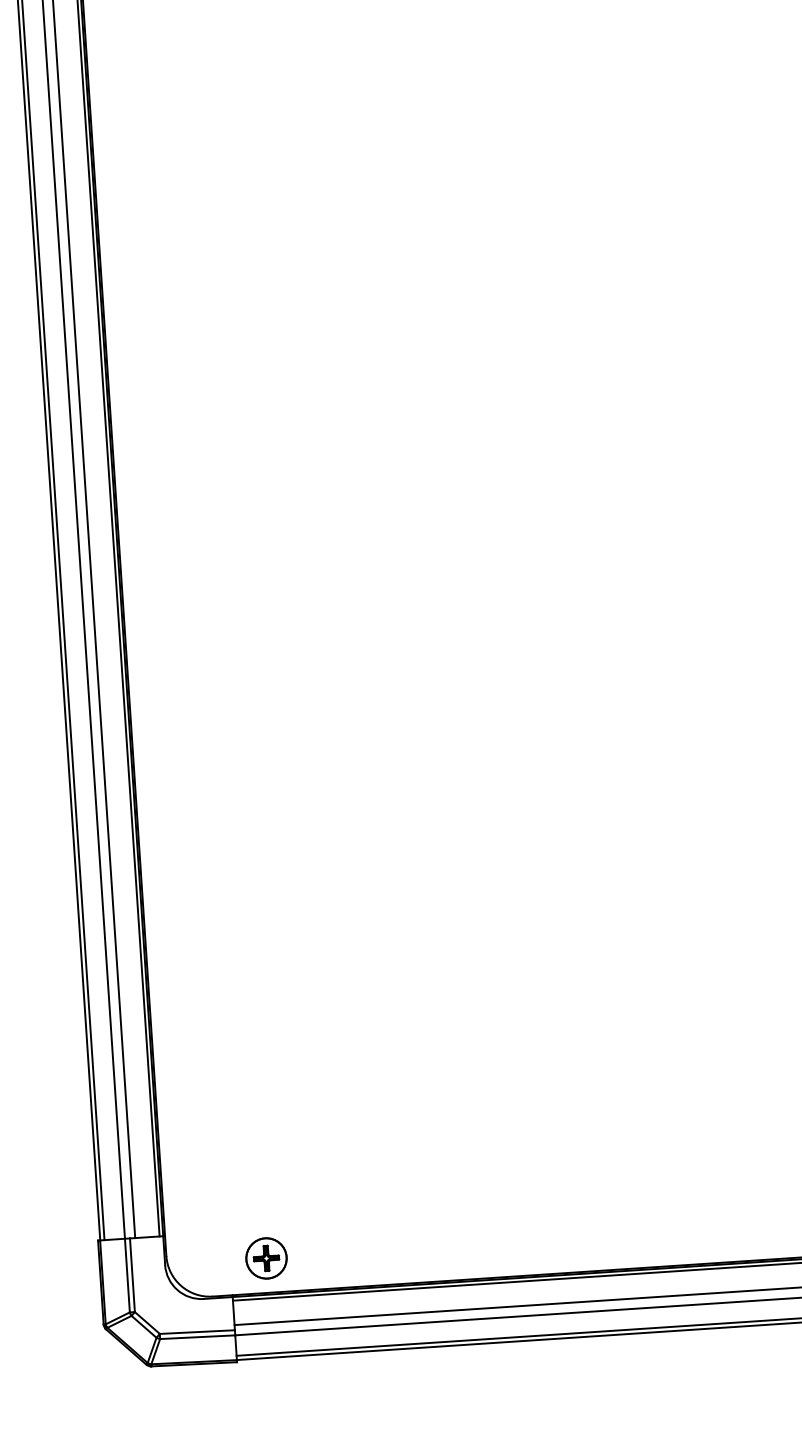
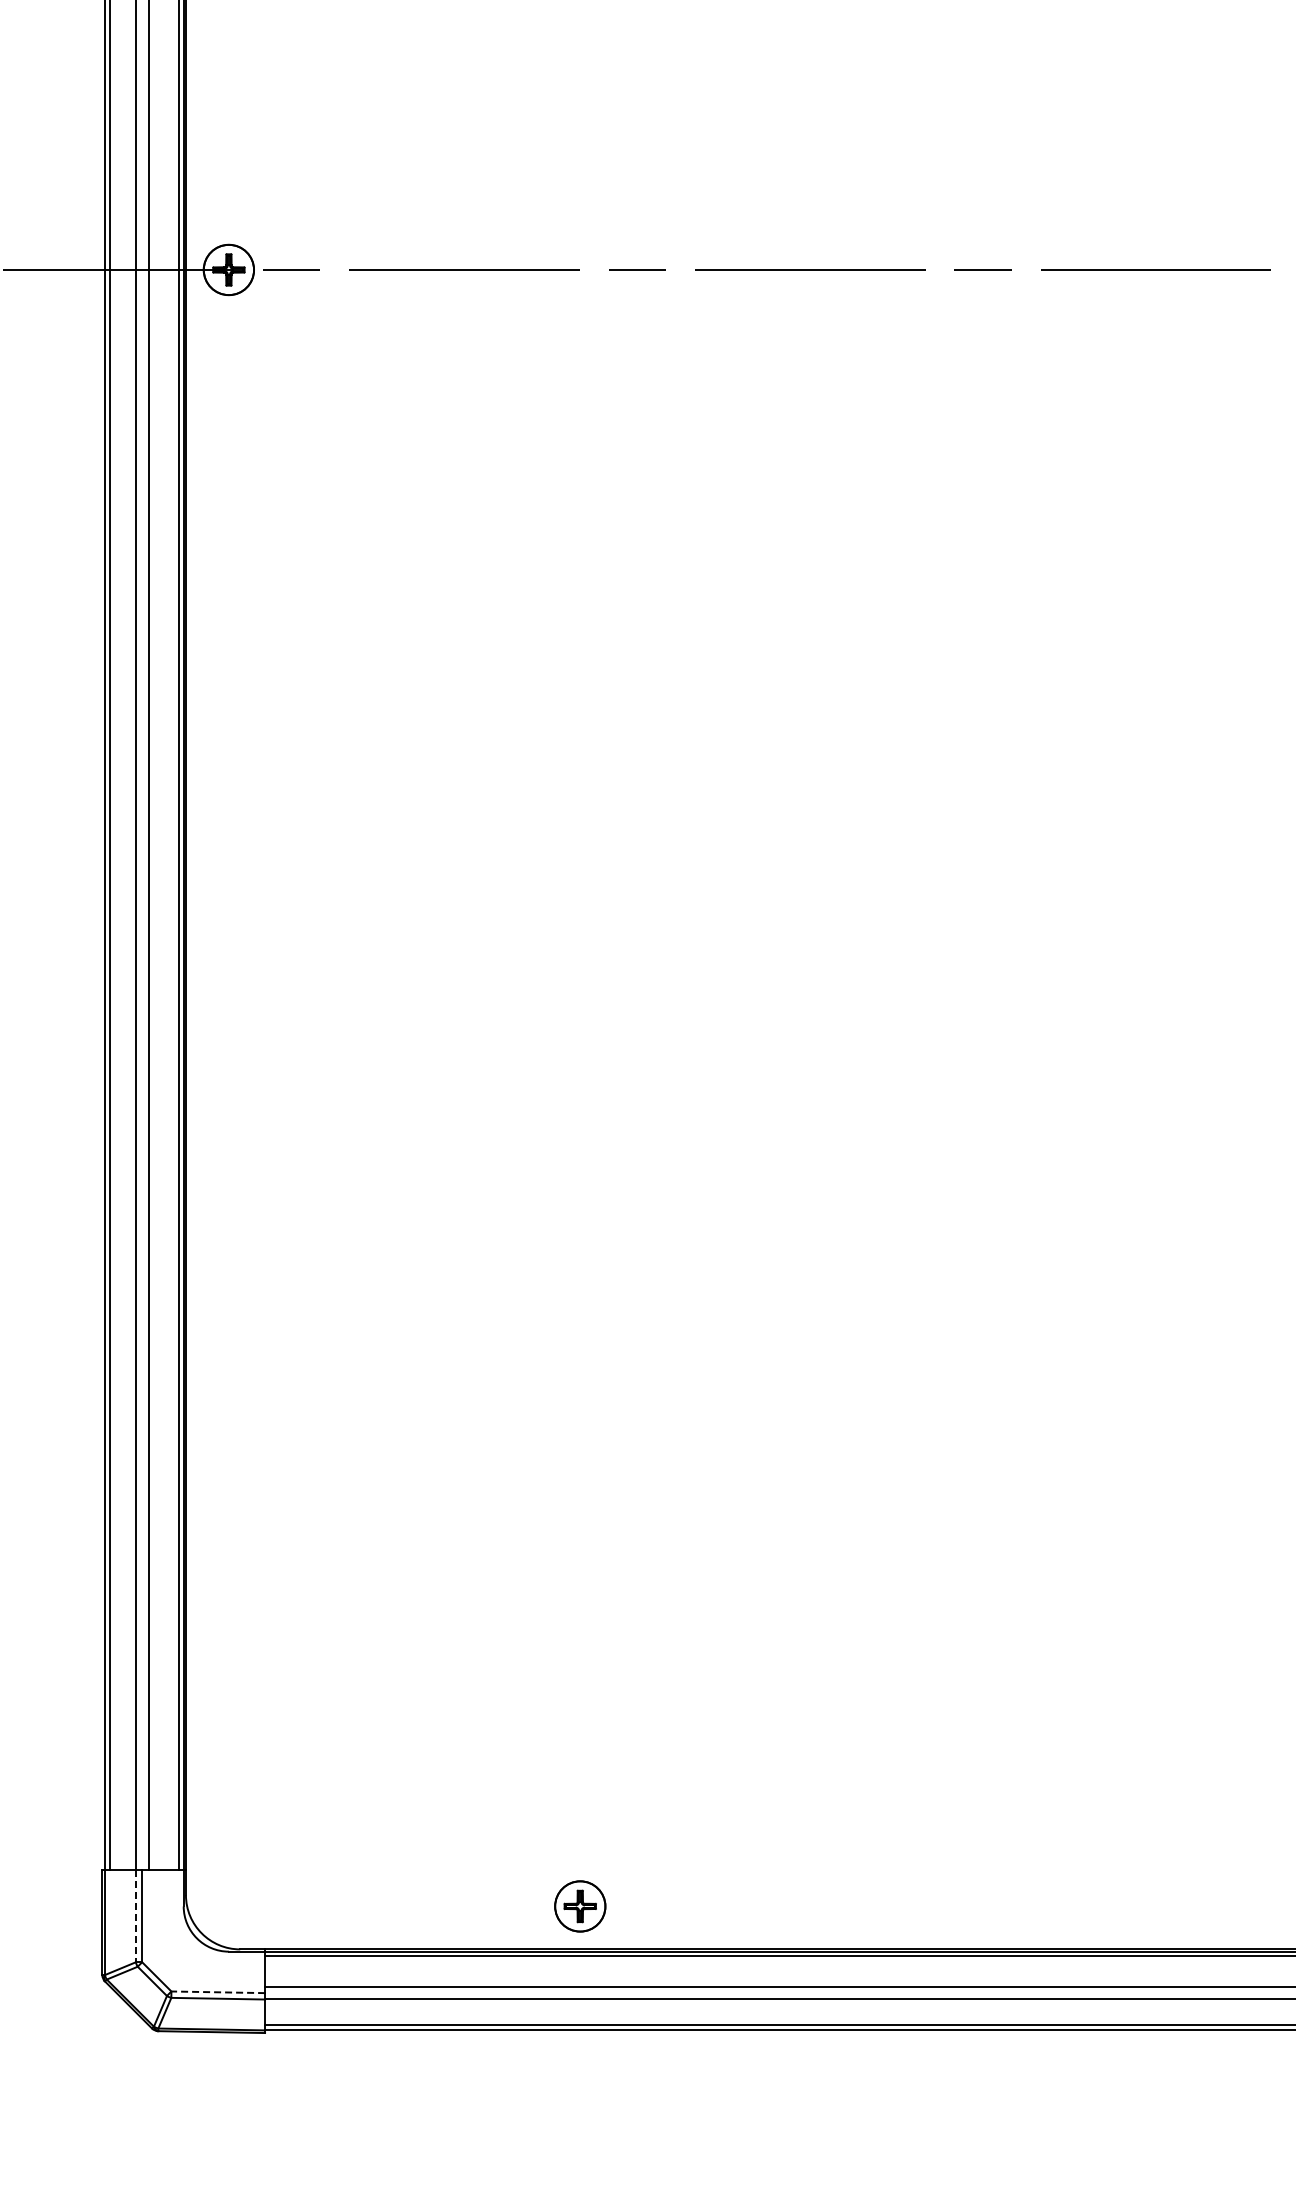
part: (266, 1258) -> (580, 1906), moved
line: (127, 1275) -> (135, 1916), solid -> dashed
line: (197, 1332) -> (218, 1992), solid -> dashed

